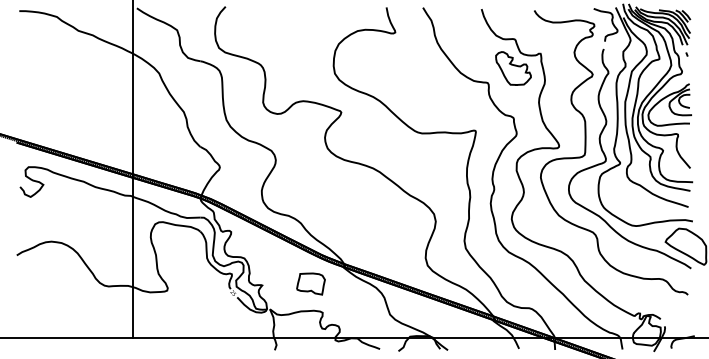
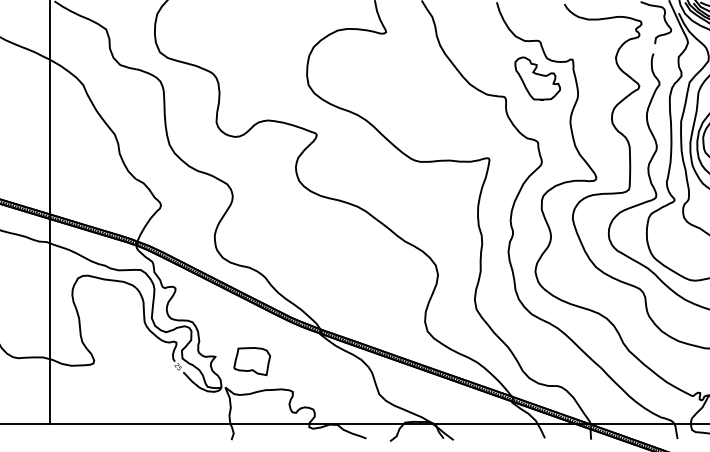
part: (310, 283) -> (251, 360), moved

